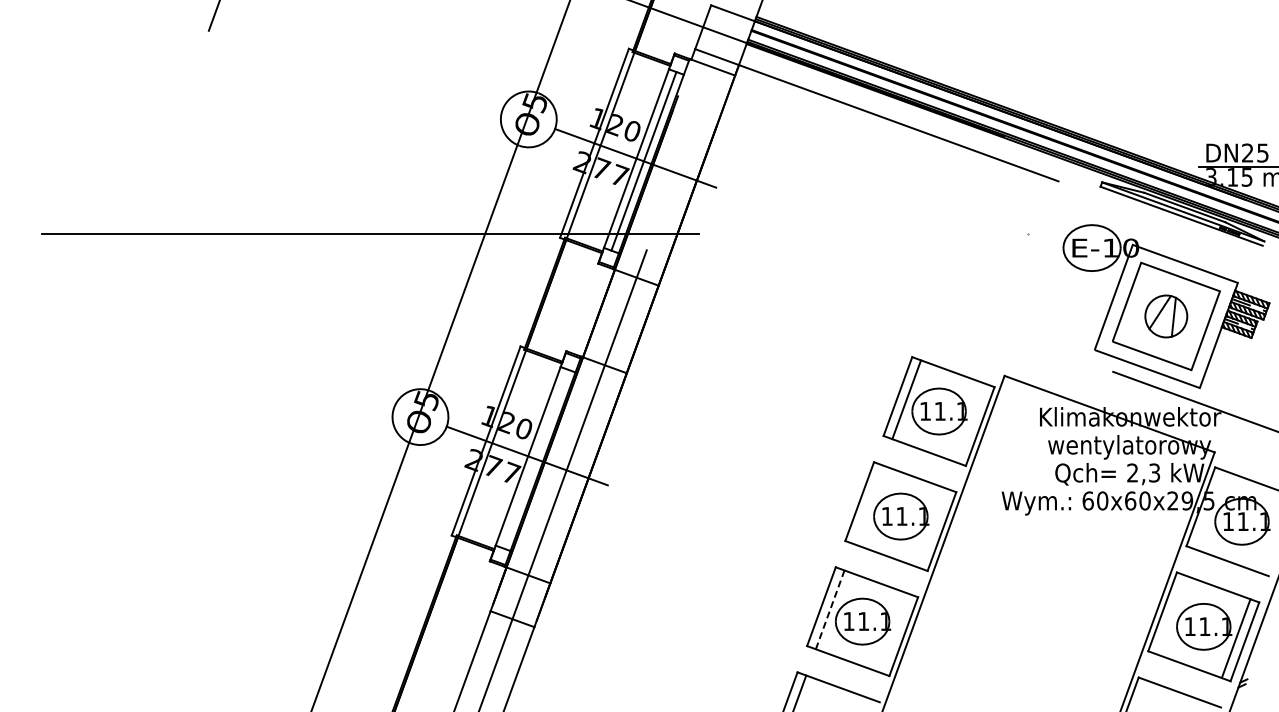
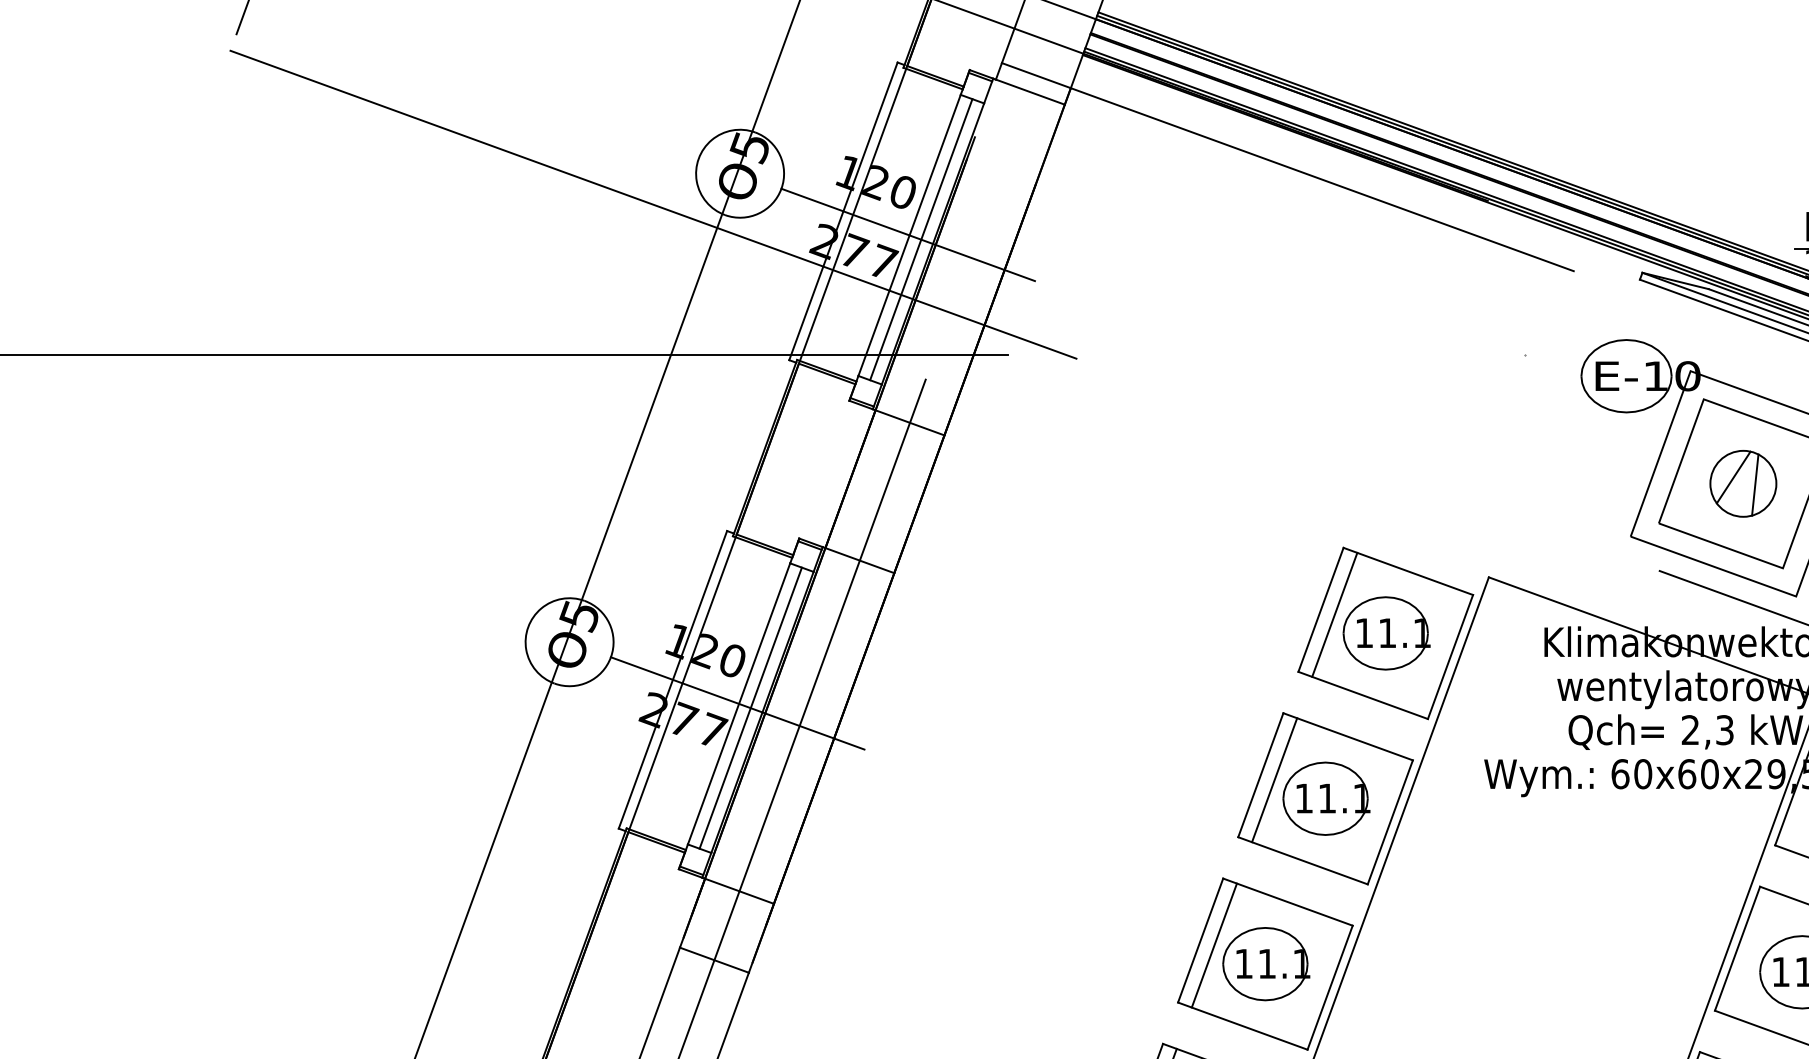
line: (473, 138) -> (653, 203), added
line: (535, 458) -> (750, 707), added
line: (868, 504) -> (1274, 779), added
line: (830, 609) -> (1214, 944), dashed -> solid

